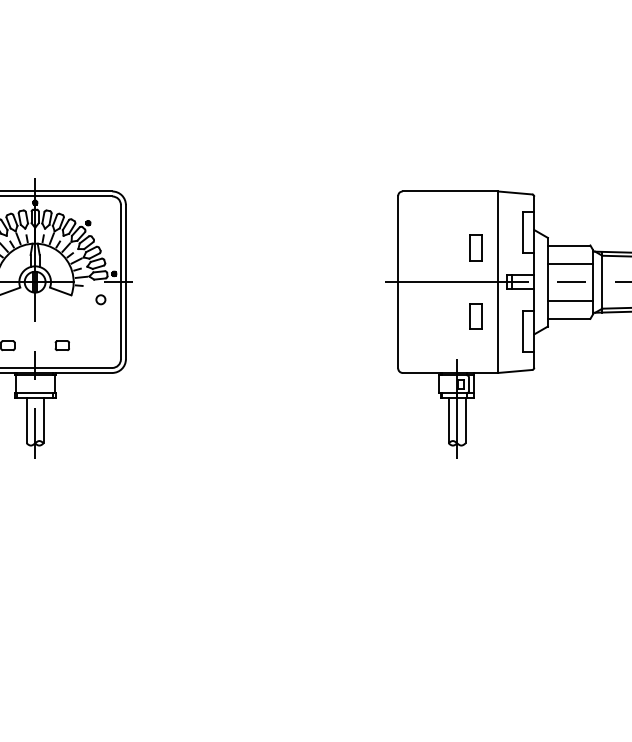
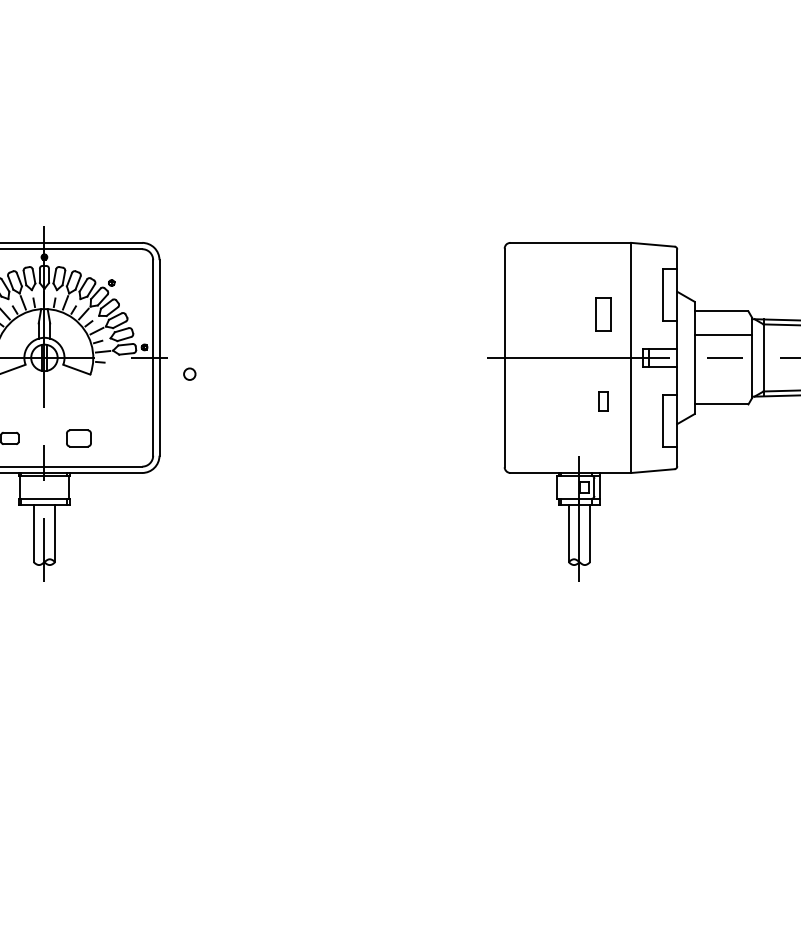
circle: (100, 299) -> (189, 373), moved
line: (570, 300) -> (723, 381), removed
part: (476, 316) -> (603, 401), size x0.6
part: (62, 345) -> (78, 438), size x1.4

